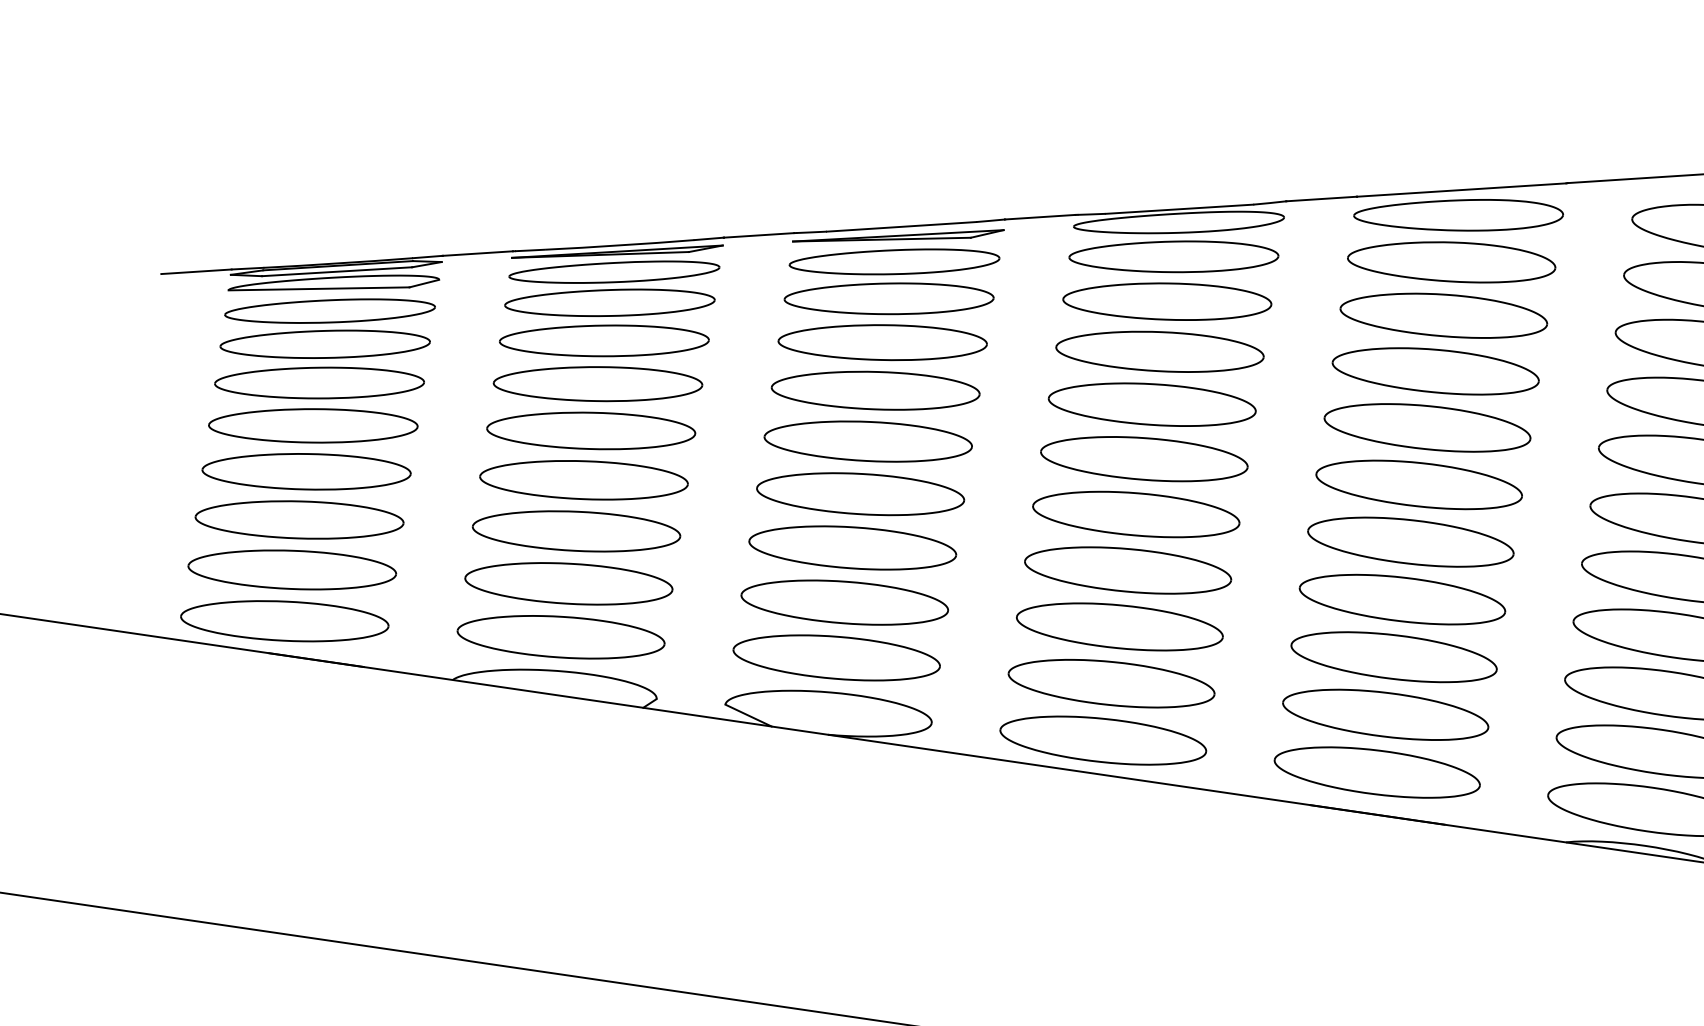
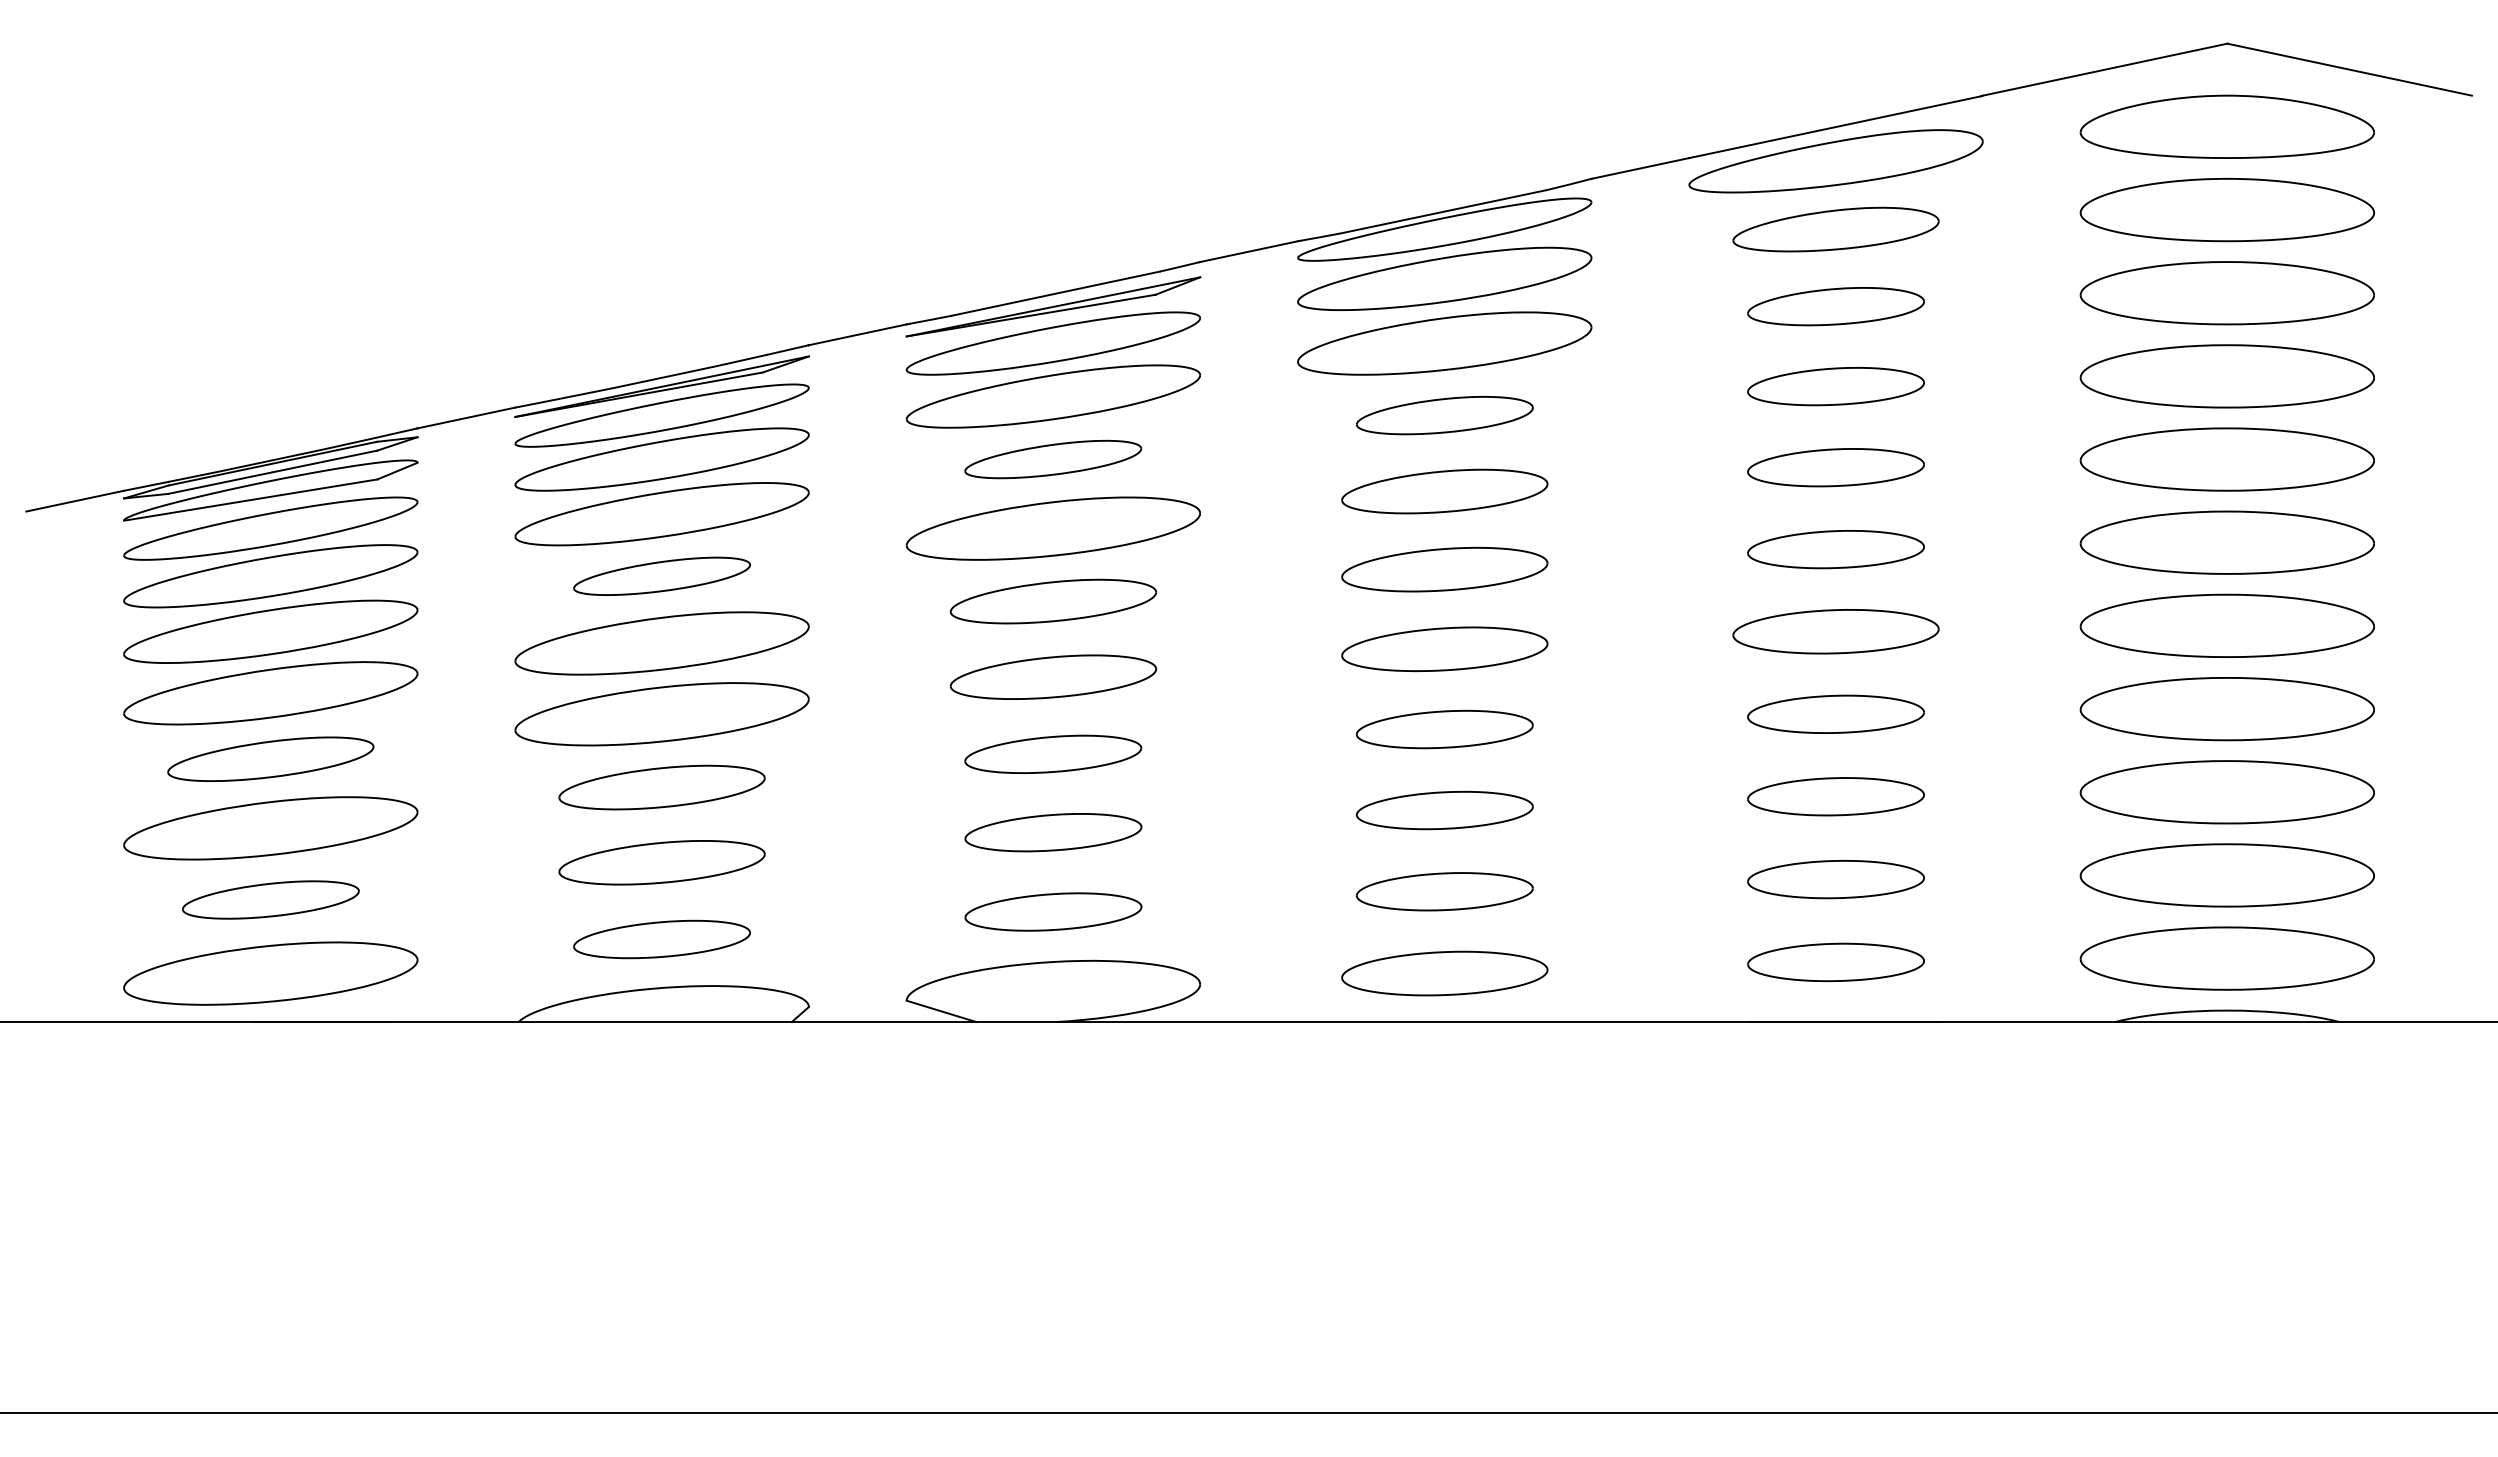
part: (1451, 261) -> (1835, 229), size x0.7
part: (1443, 315) -> (1835, 306), size x0.6
part: (882, 342) -> (1052, 459), size x0.6
part: (1159, 351) -> (1444, 415), size x0.6
part: (1435, 370) -> (1835, 386), size x0.6
part: (597, 383) -> (661, 576), size x0.6
part: (1152, 404) -> (1444, 491), size x0.7
part: (1427, 427) -> (1835, 467), size x0.6
part: (868, 441) -> (1053, 601), size x0.7
part: (1144, 458) -> (1444, 569), size x0.7
part: (306, 471) -> (270, 759), size x0.7
part: (1418, 484) -> (1835, 549), size x0.6
part: (860, 494) -> (1053, 677), size x0.7
part: (1136, 514) -> (1444, 649), size x0.7
part: (576, 531) -> (661, 787), size x0.7
part: (1410, 541) -> (1835, 631), size x0.7
part: (852, 547) -> (1052, 754), size x0.6
part: (292, 569) -> (270, 899), size x0.6
part: (1128, 570) -> (1444, 729), size x0.6
part: (568, 583) -> (661, 862), size x0.7
part: (1402, 599) -> (1835, 714), size x0.6
part: (844, 602) -> (1053, 832), size x0.6
part: (1119, 626) -> (1444, 810), size x0.6
part: (560, 637) -> (661, 939), size x0.6
part: (1393, 656) -> (1835, 796), size x0.6
part: (836, 657) -> (1053, 911), size x0.6
part: (1111, 683) -> (1444, 891), size x0.6
part: (1385, 714) -> (1835, 879), size x0.6
part: (1103, 740) -> (1444, 973), size x0.7
part: (1376, 772) -> (1835, 962), size x0.6

